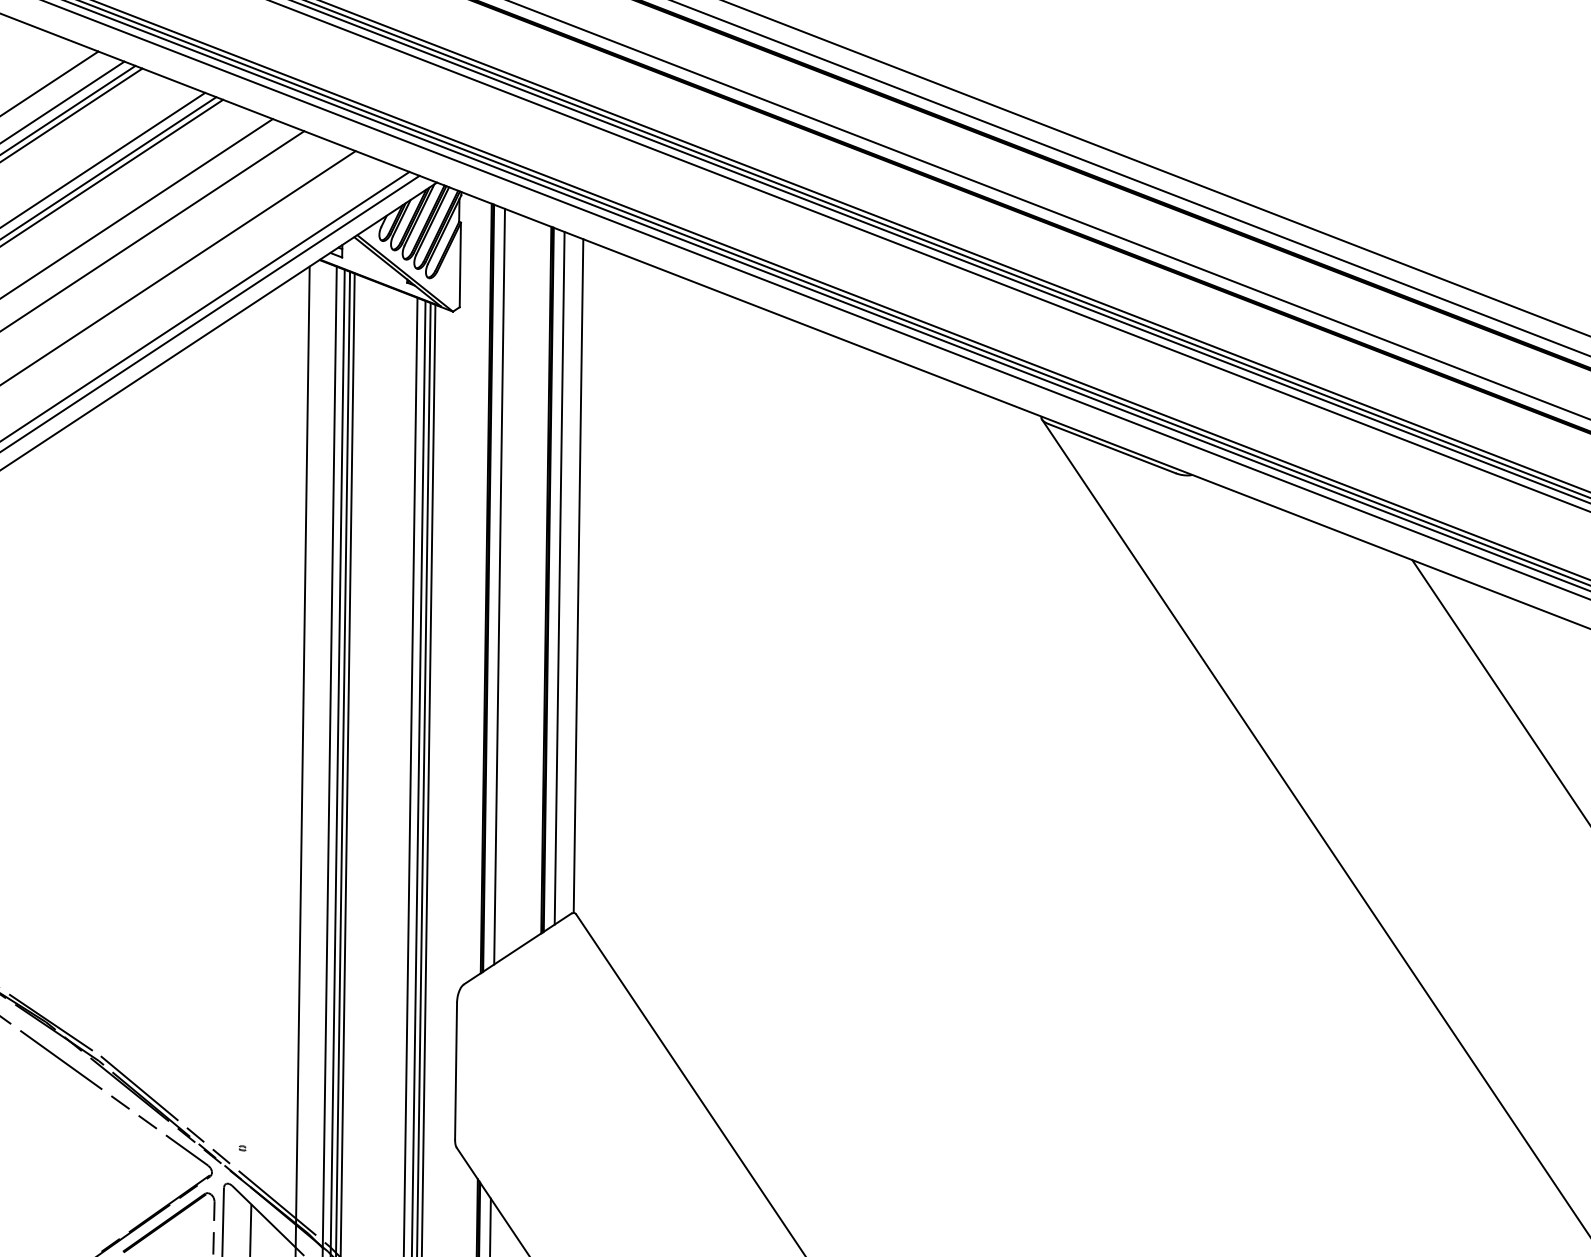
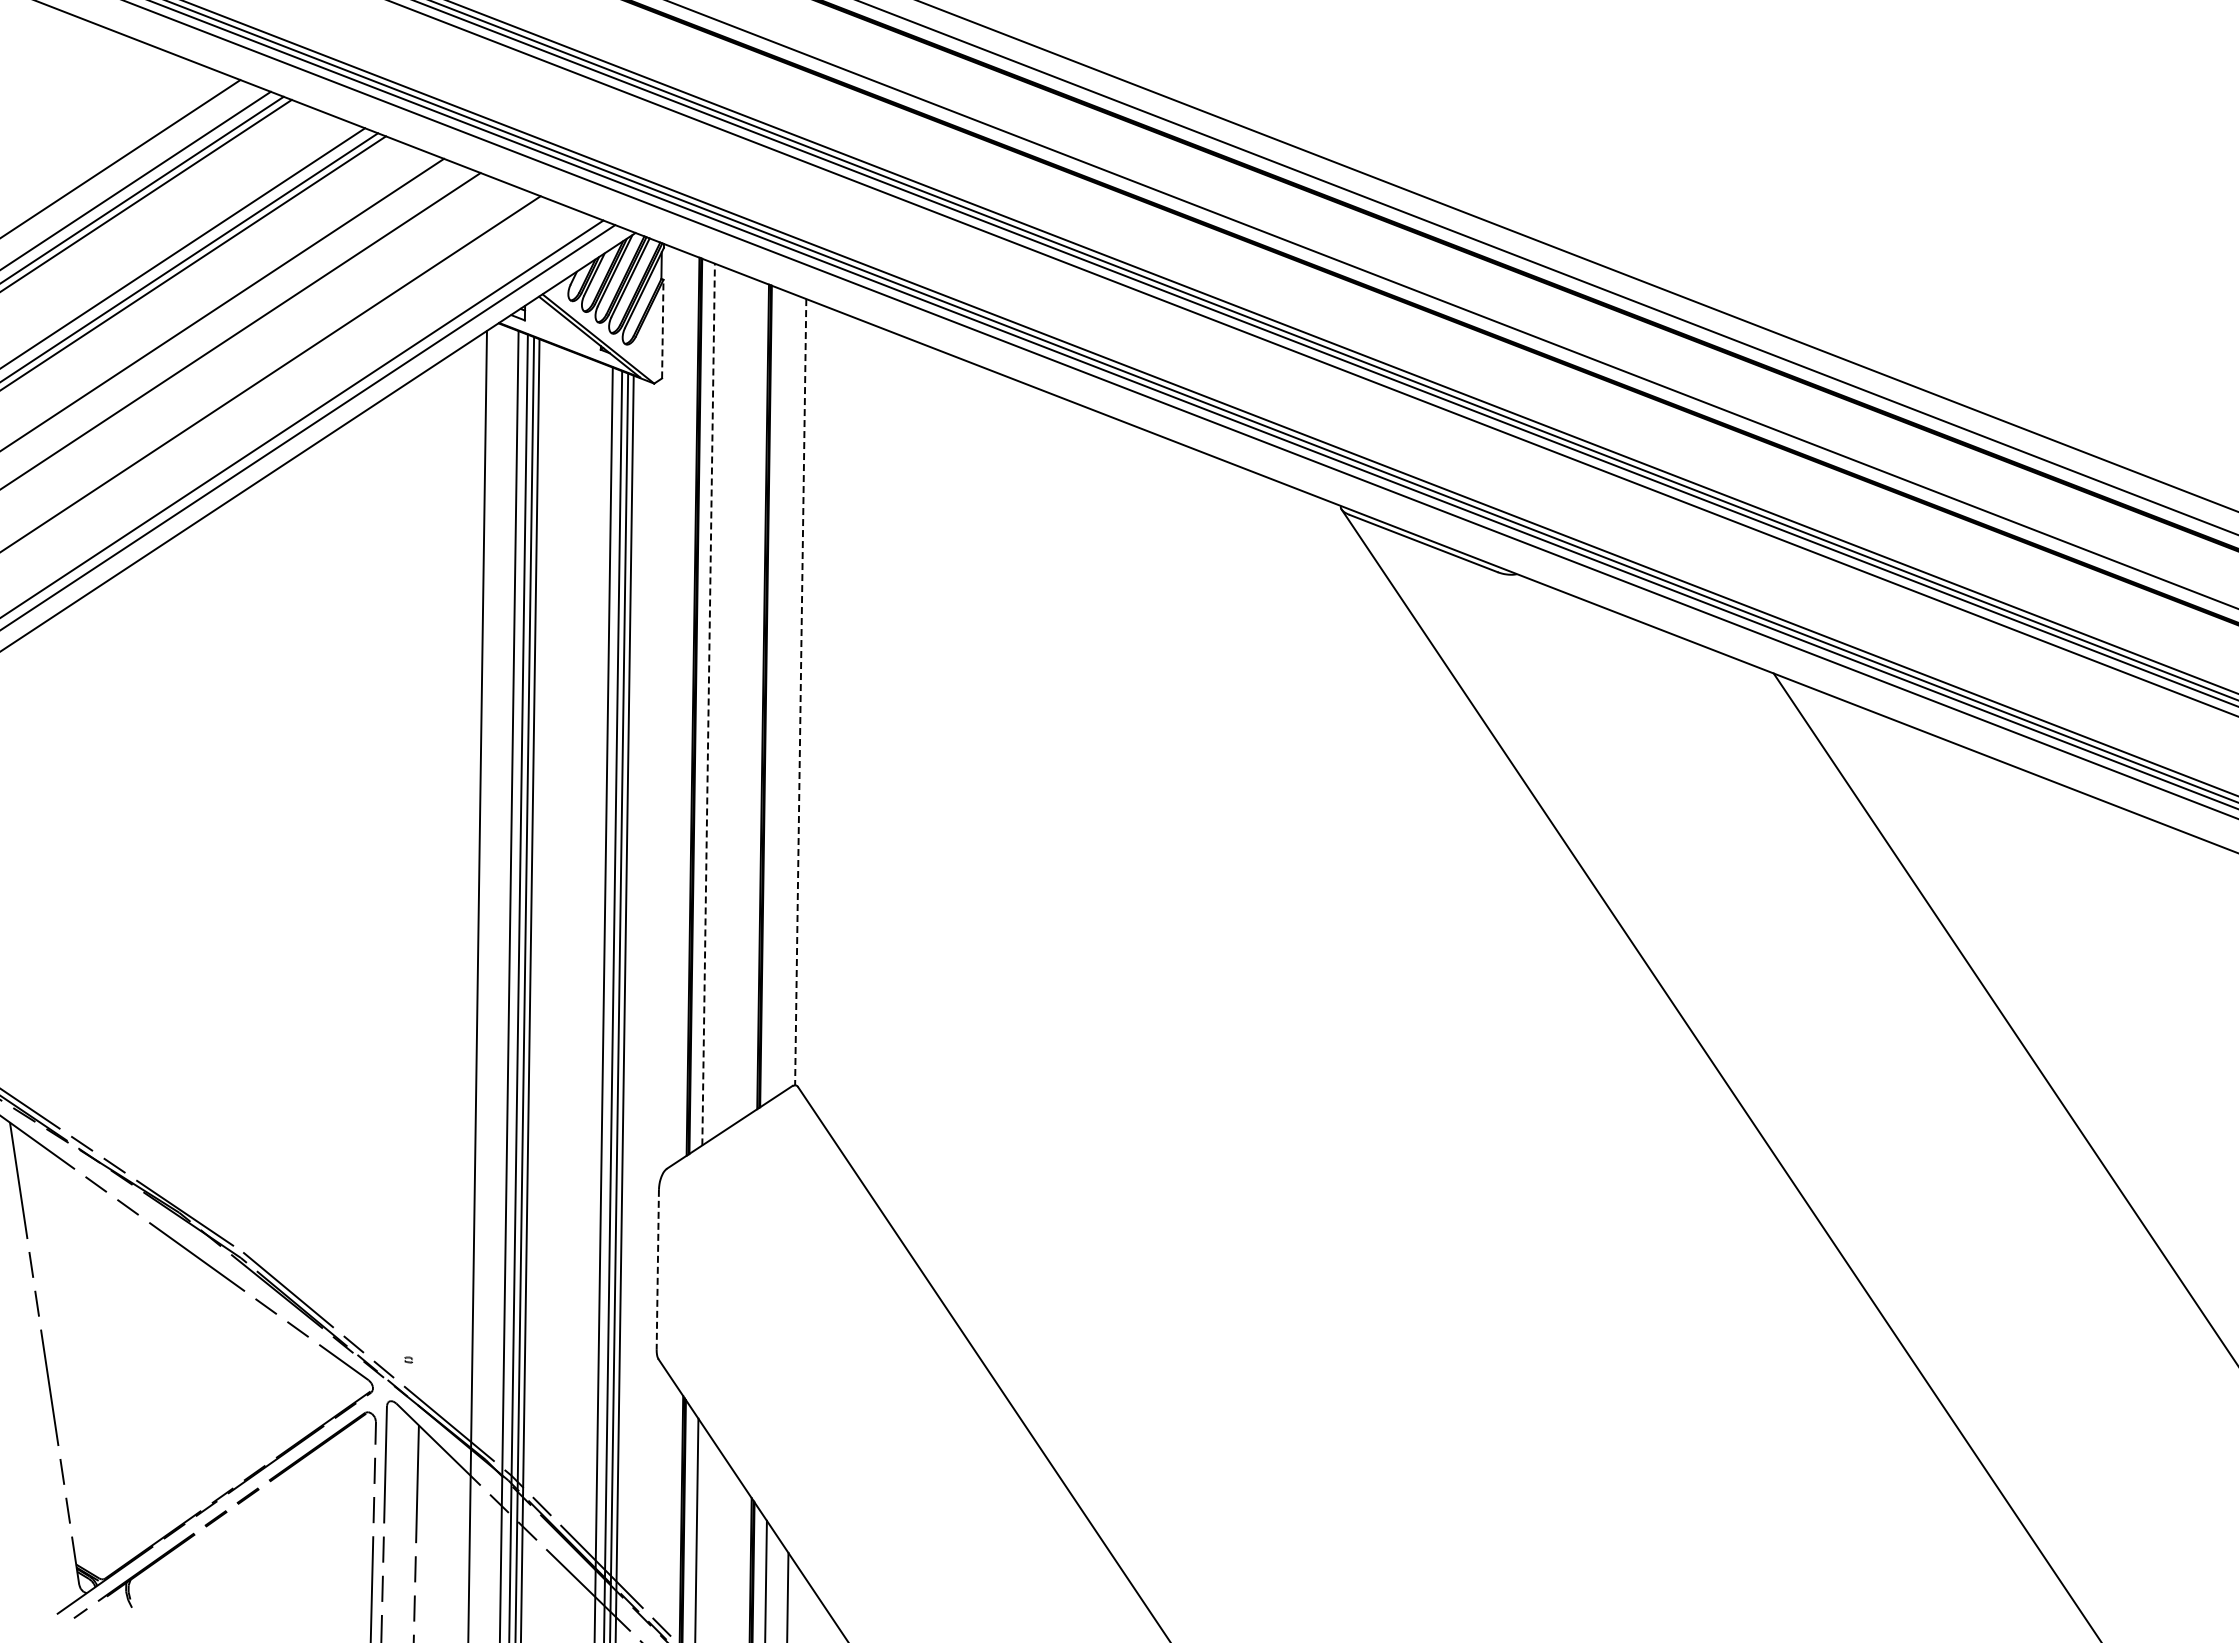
line: (460, 264) -> (662, 328), solid -> dashed
line: (578, 576) -> (800, 692), solid -> dashed
line: (559, 578) -> (778, 694), removed
line: (499, 586) -> (708, 704), solid -> dashed
line: (455, 1070) -> (657, 1269), solid -> dashed

